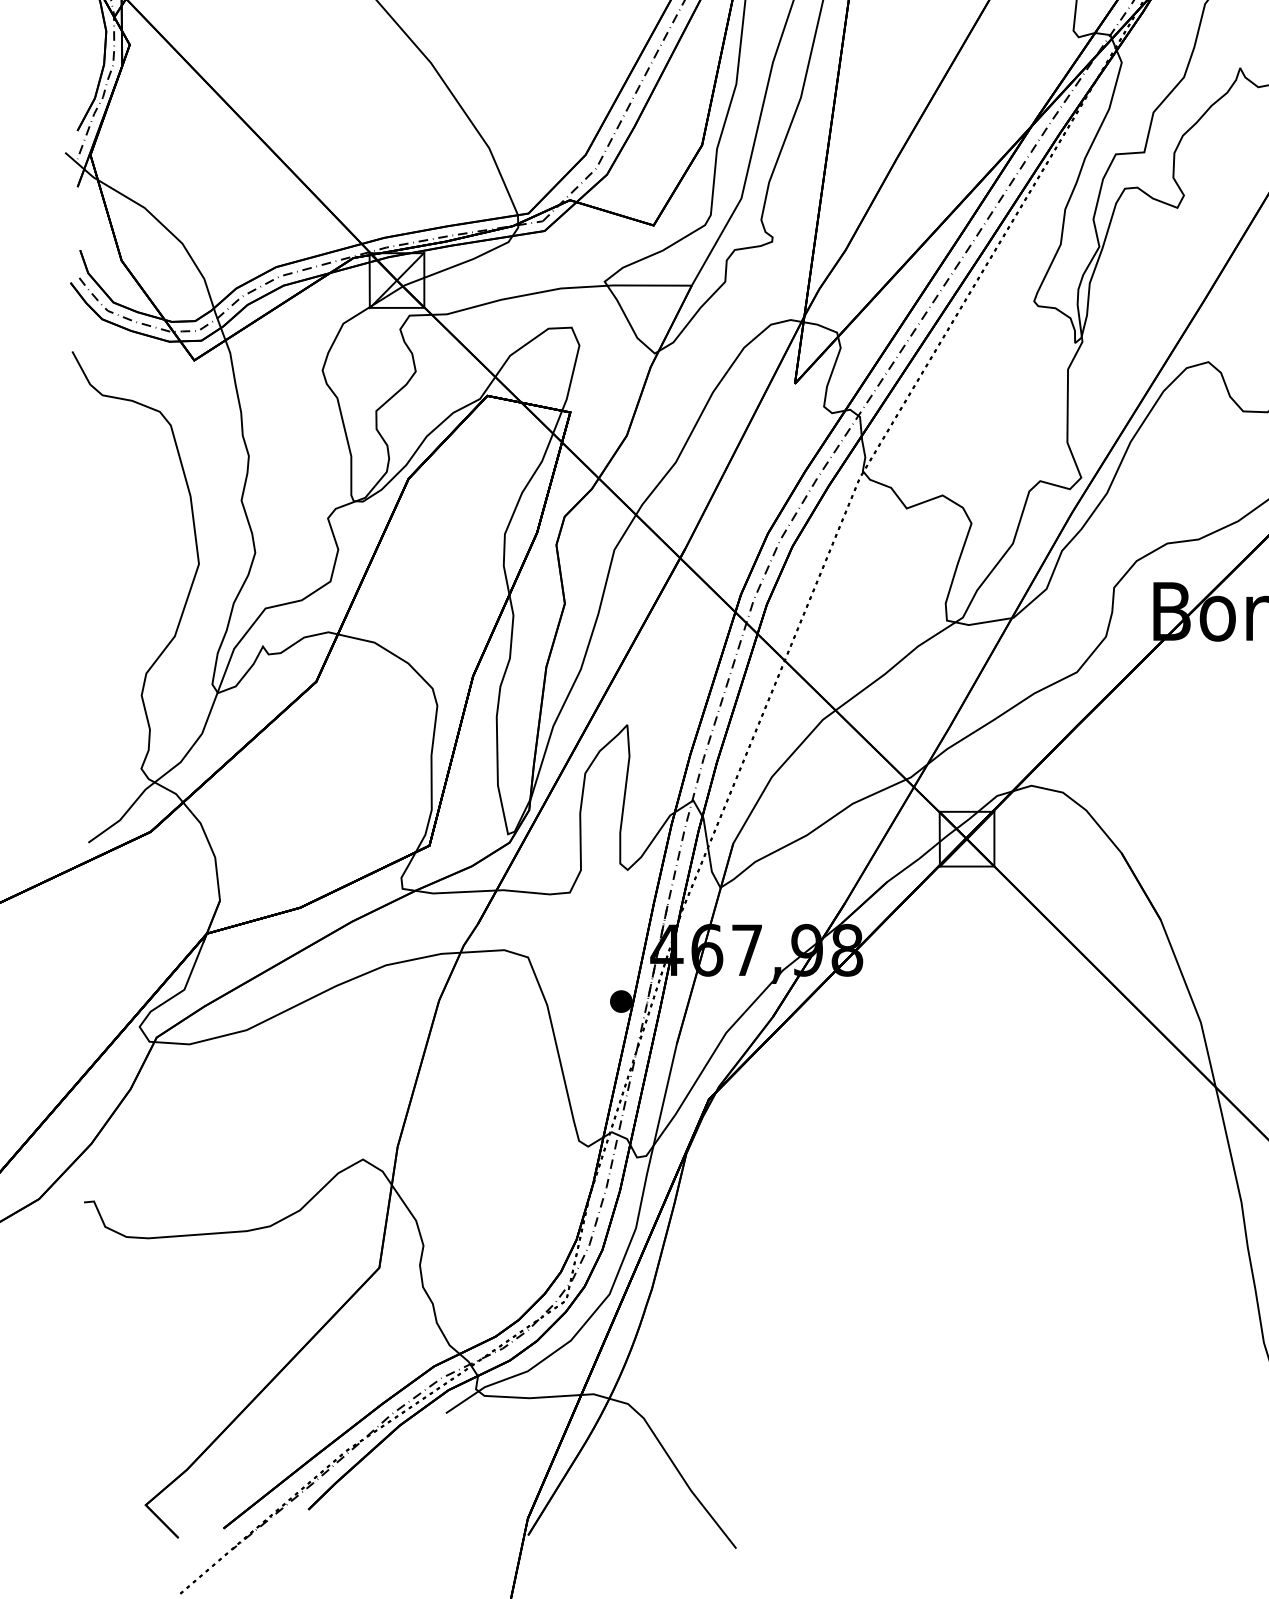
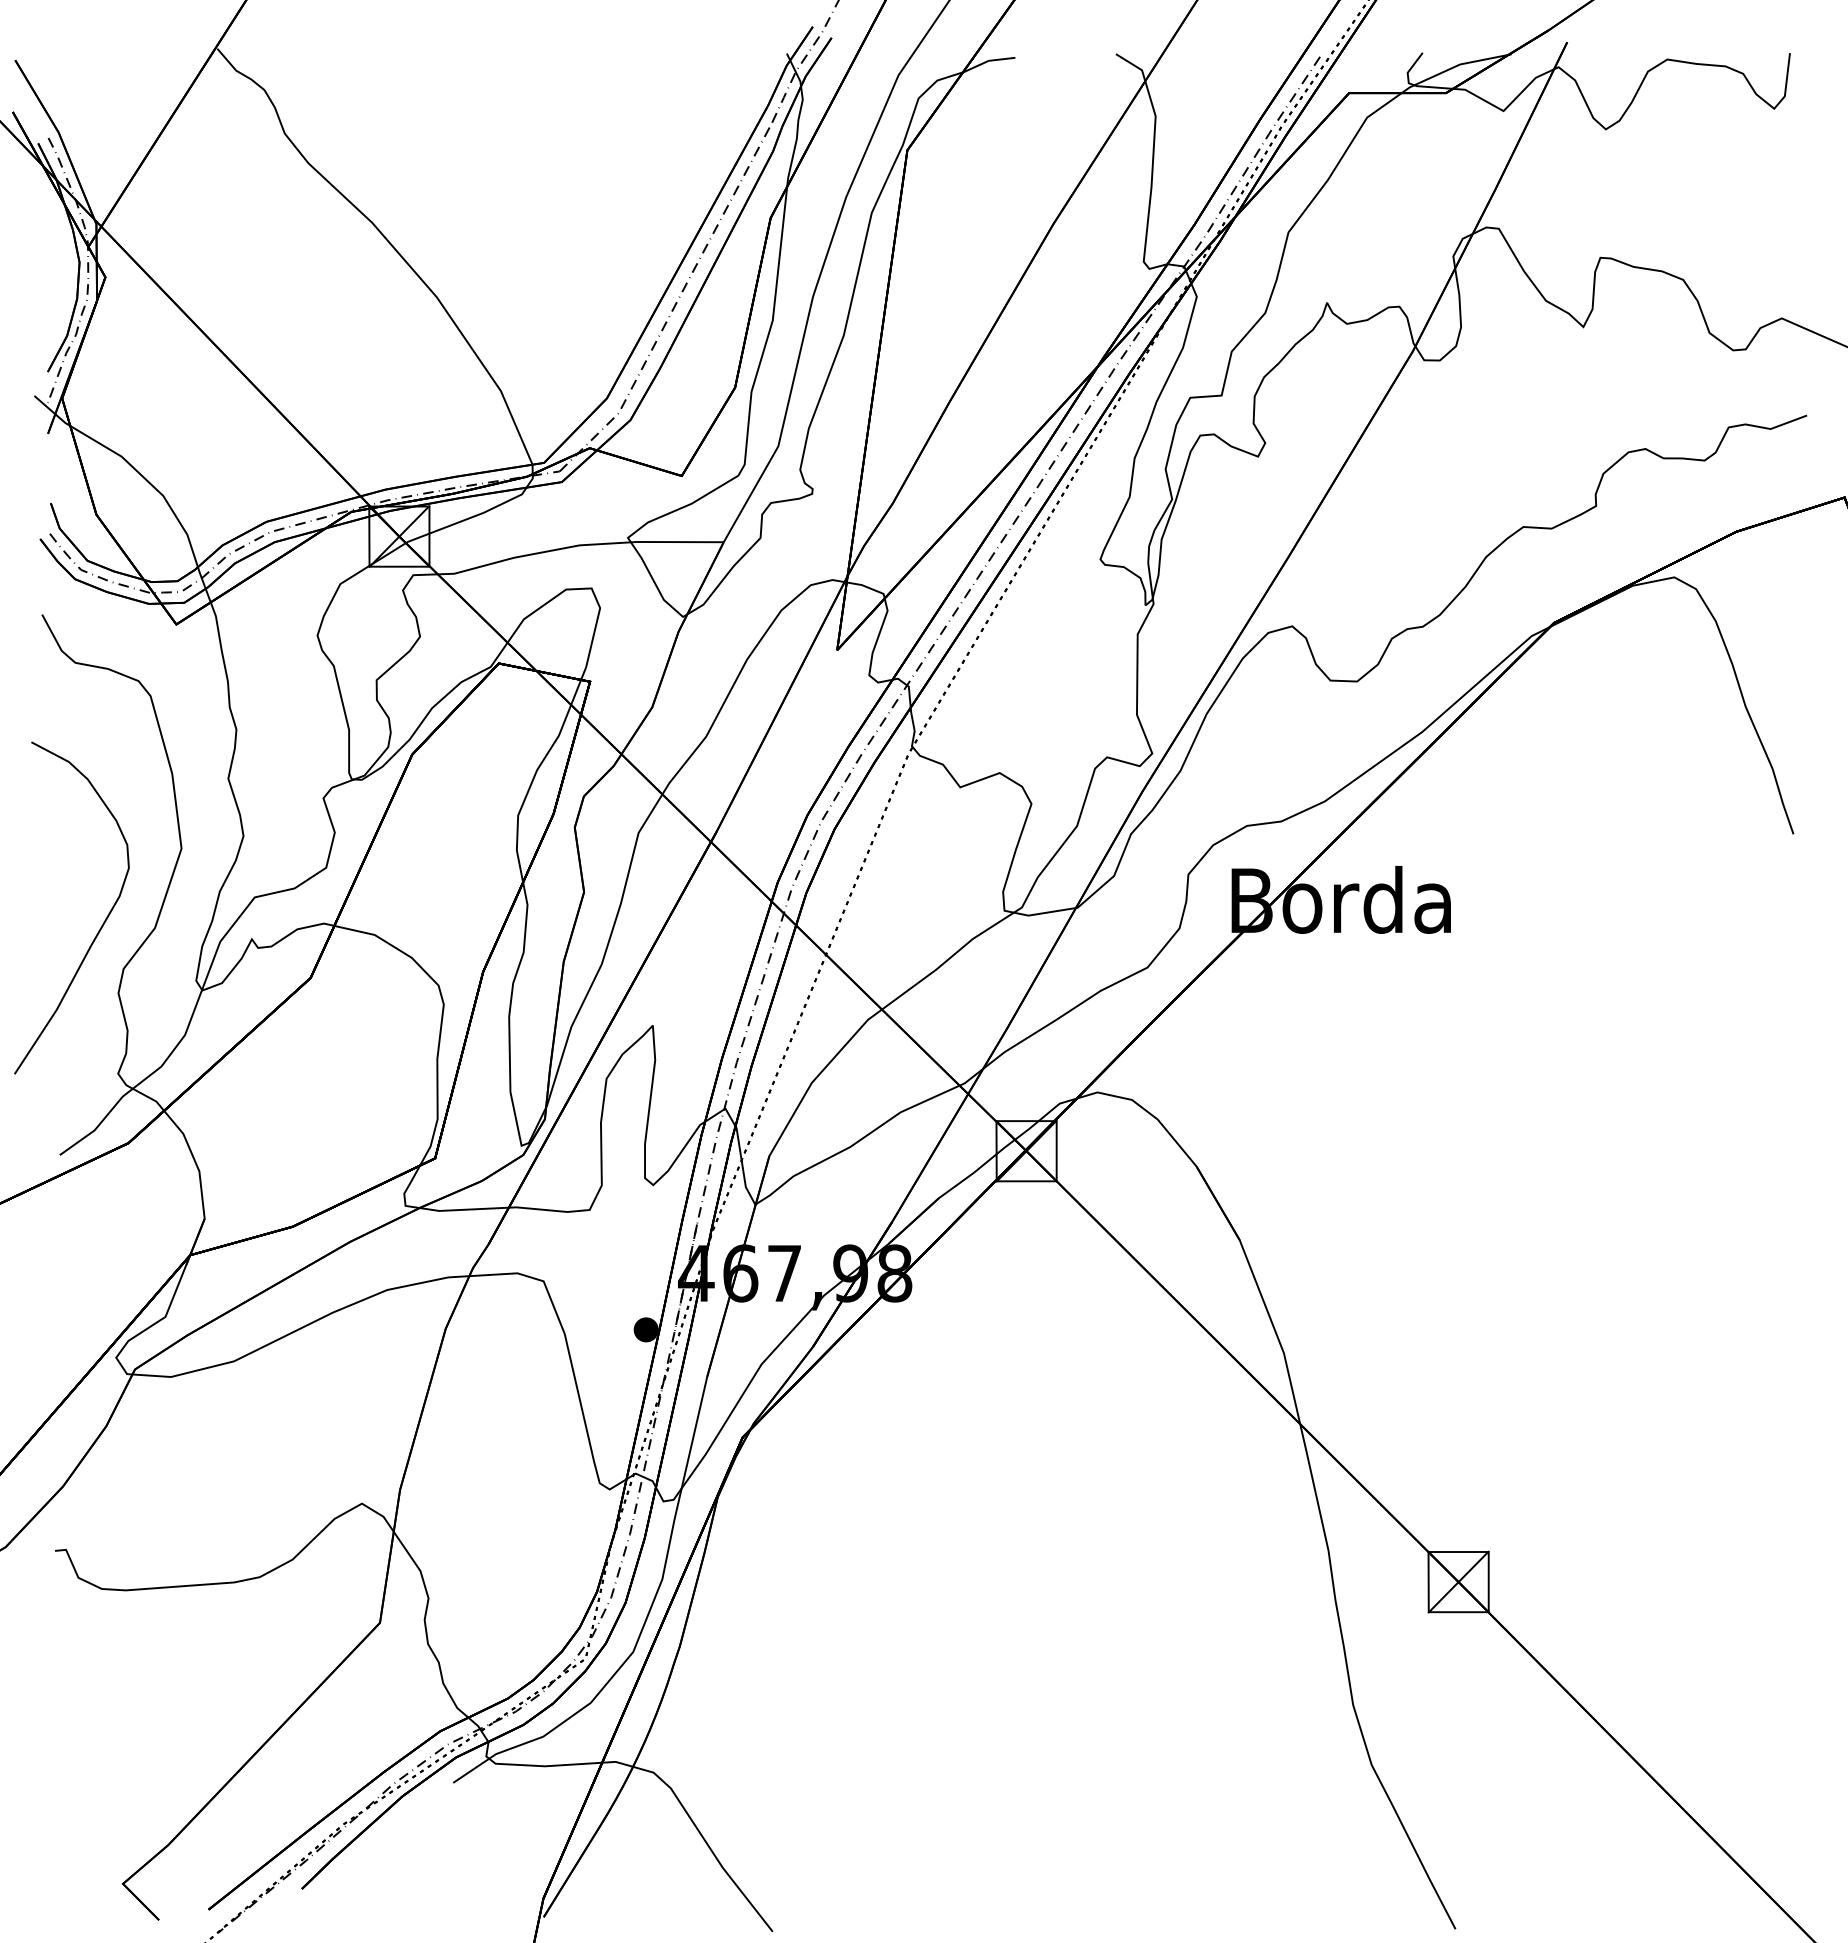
curve: (127, 632) -> (102, 923), added

